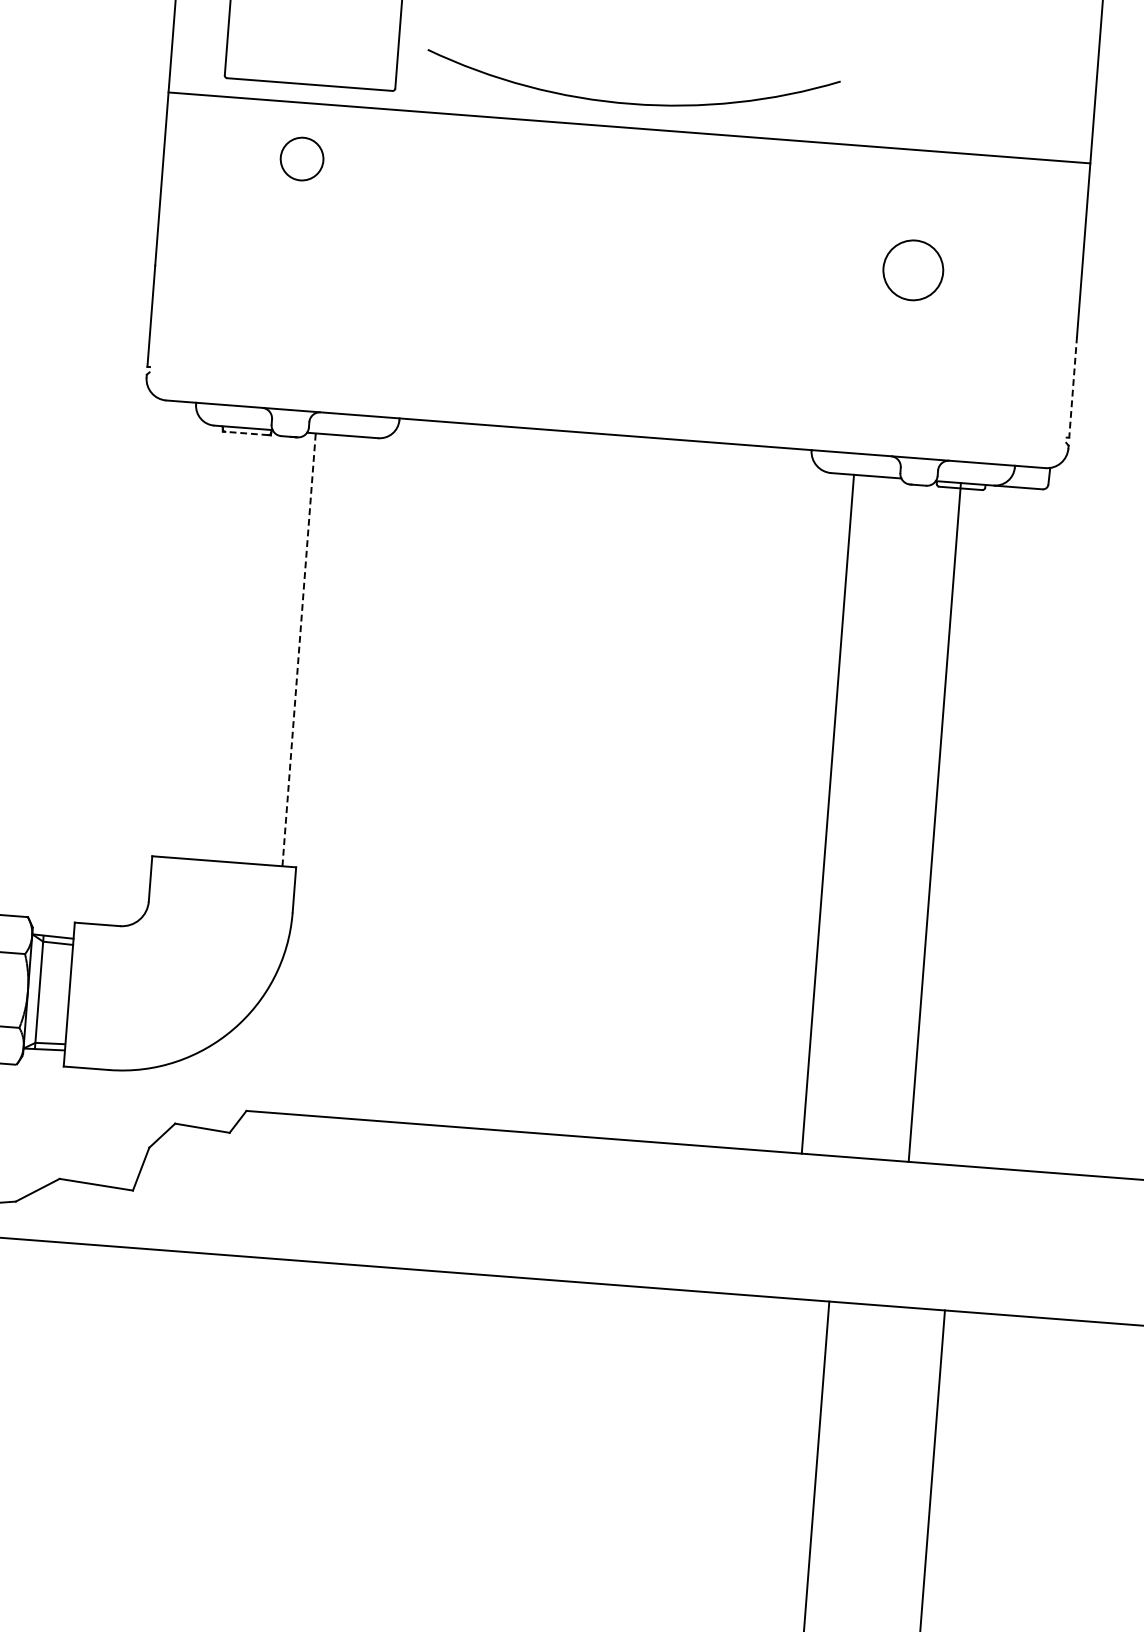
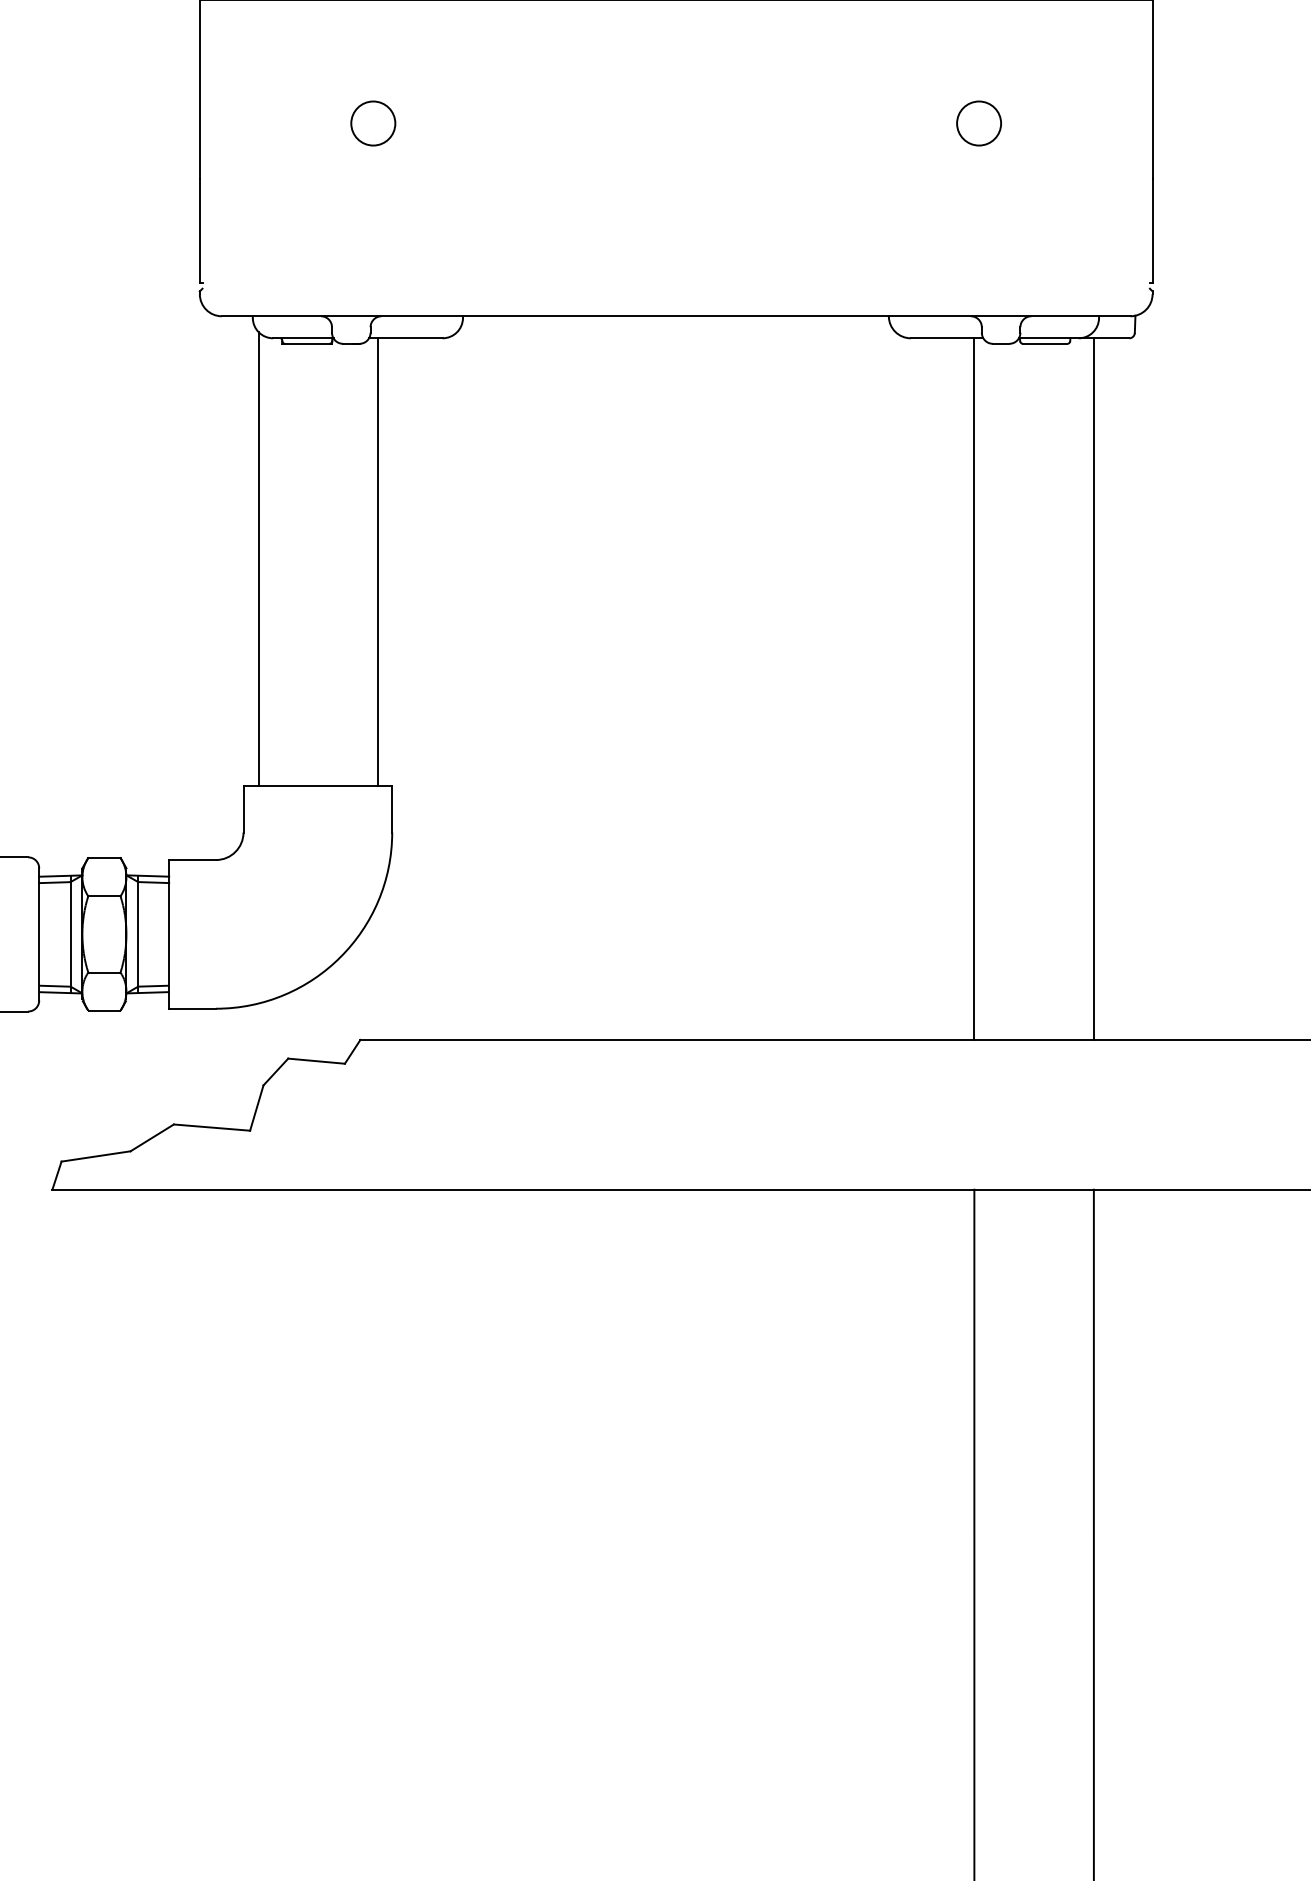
circle: (302, 159) -> (373, 123), moved
circle: (912, 270) -> (978, 123), size x0.71
line: (1073, 387) -> (1152, 231), dashed -> solid
line: (246, 433) -> (306, 343), dashed -> solid
line: (183, 637) -> (258, 558), added
line: (299, 650) -> (378, 562), dashed -> solid
line: (828, 813) -> (974, 688), moved
line: (934, 821) -> (1093, 688), moved

